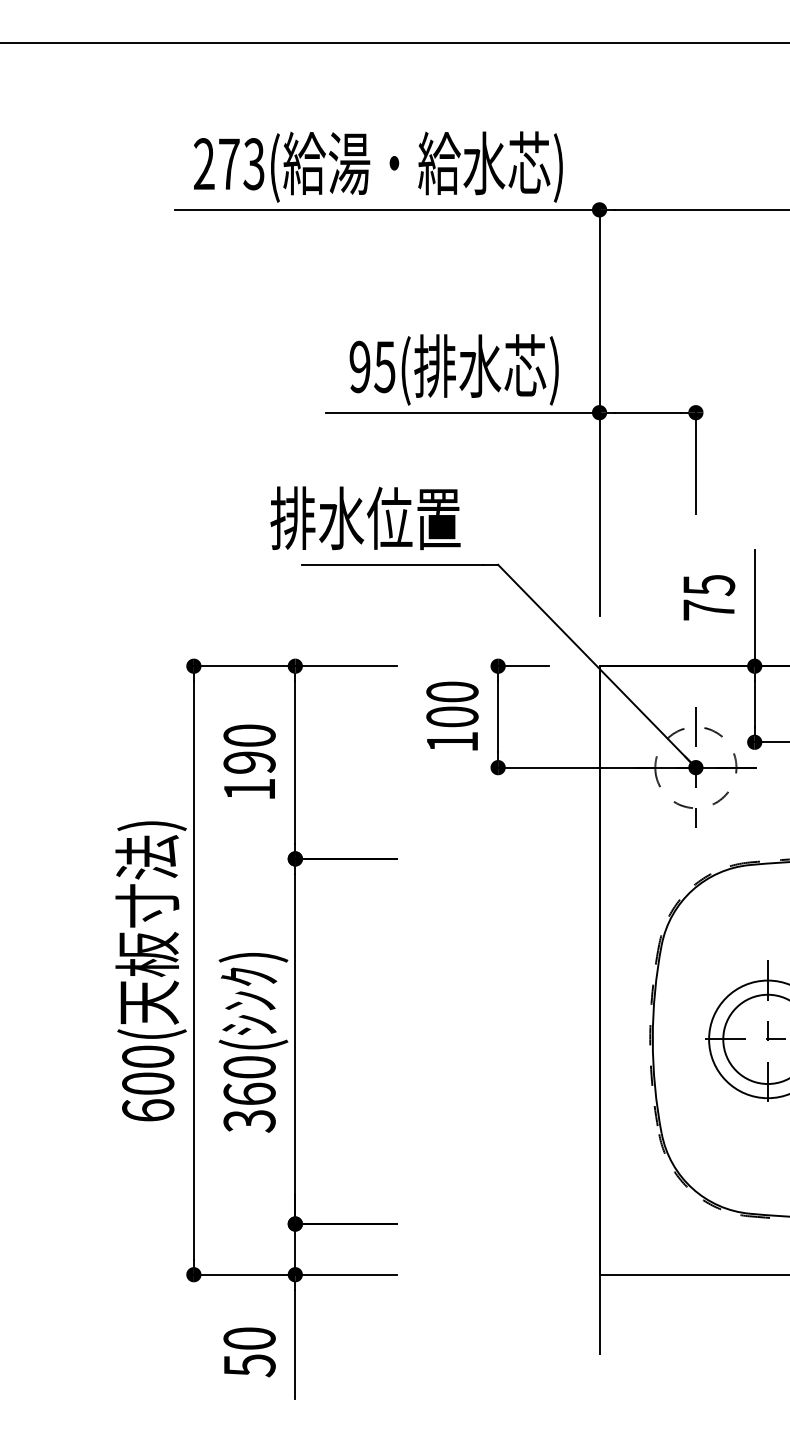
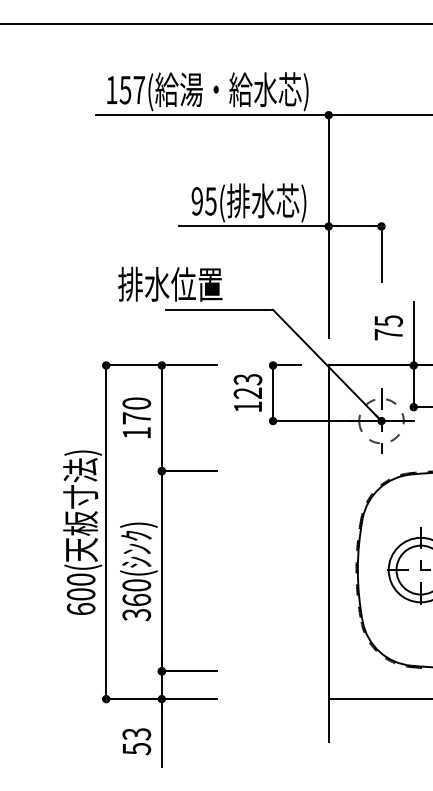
text: (229, 162) -> (125, 89), 273( -> 157(
text: (365, 516) -> (170, 283), moved
text: (451, 704) -> (247, 386), 100 -> 123
text: (249, 762) -> (136, 418), 190 -> 170
text: (249, 1339) -> (136, 734), 50 -> 53

